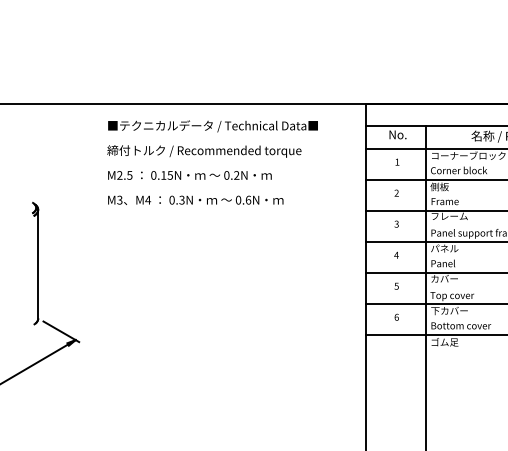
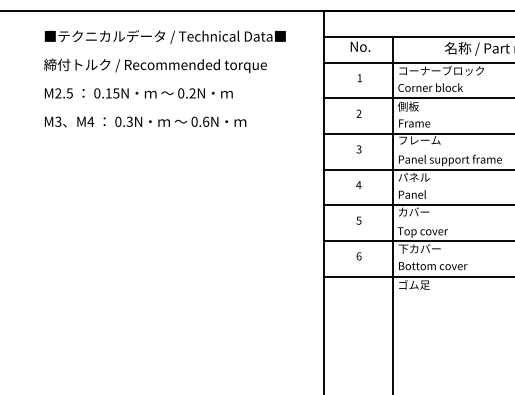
text: (212, 162) -> (164, 78), moved

